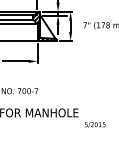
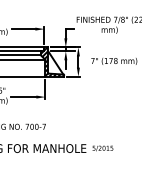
text: (94, 124) -> (102, 148), moved

